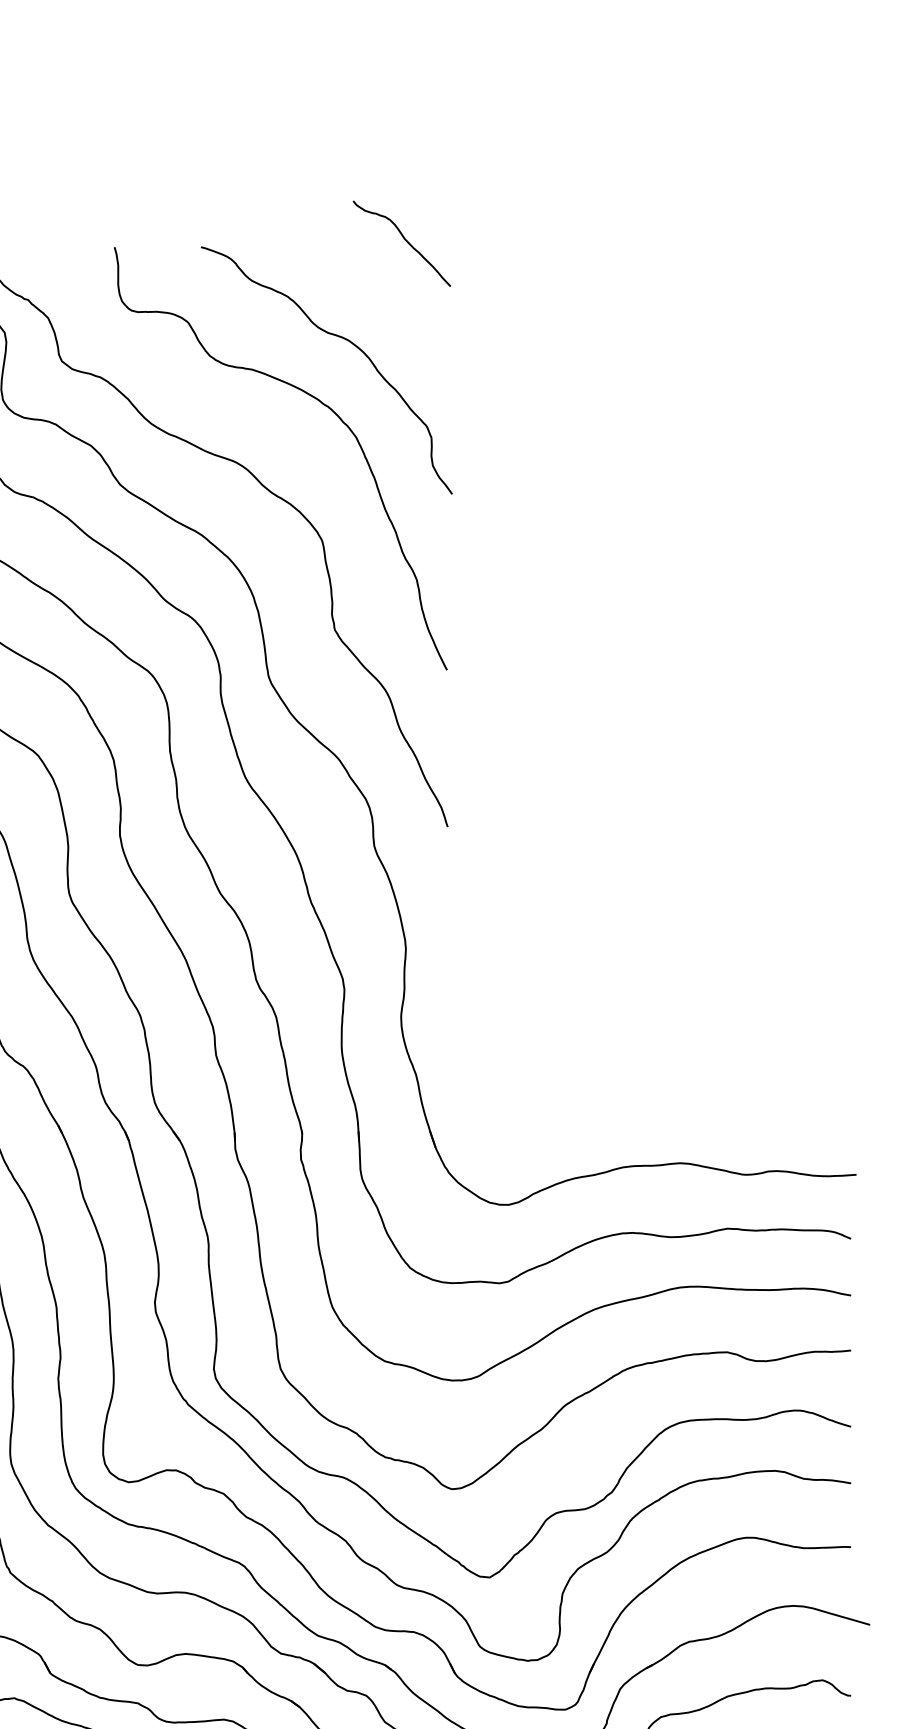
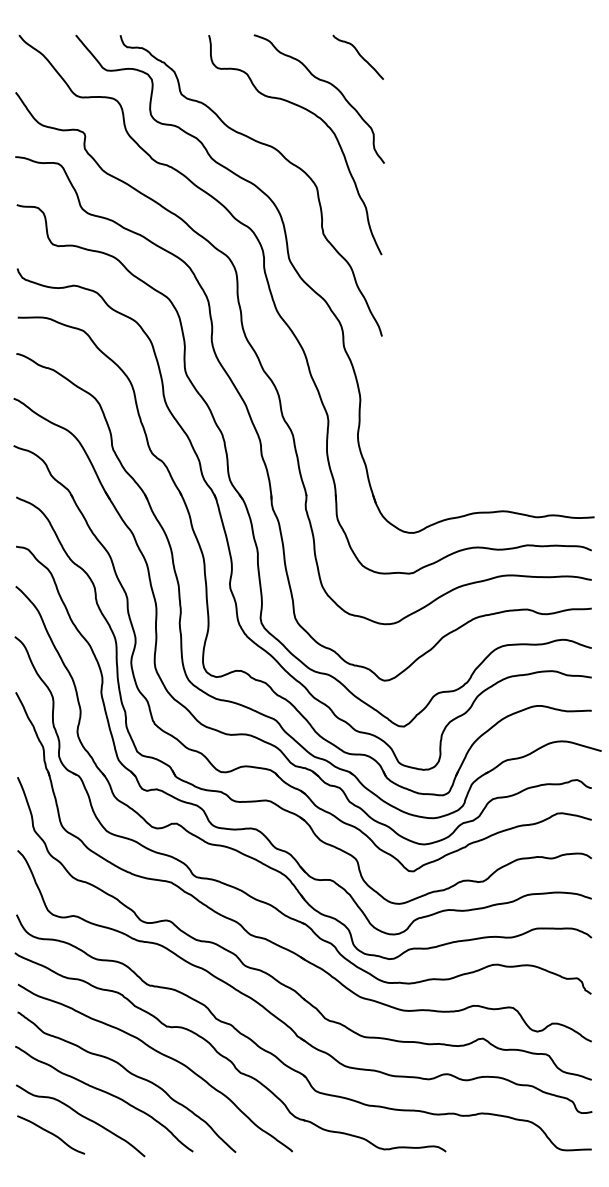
curve: (402, 238) -> (358, 54), moved

